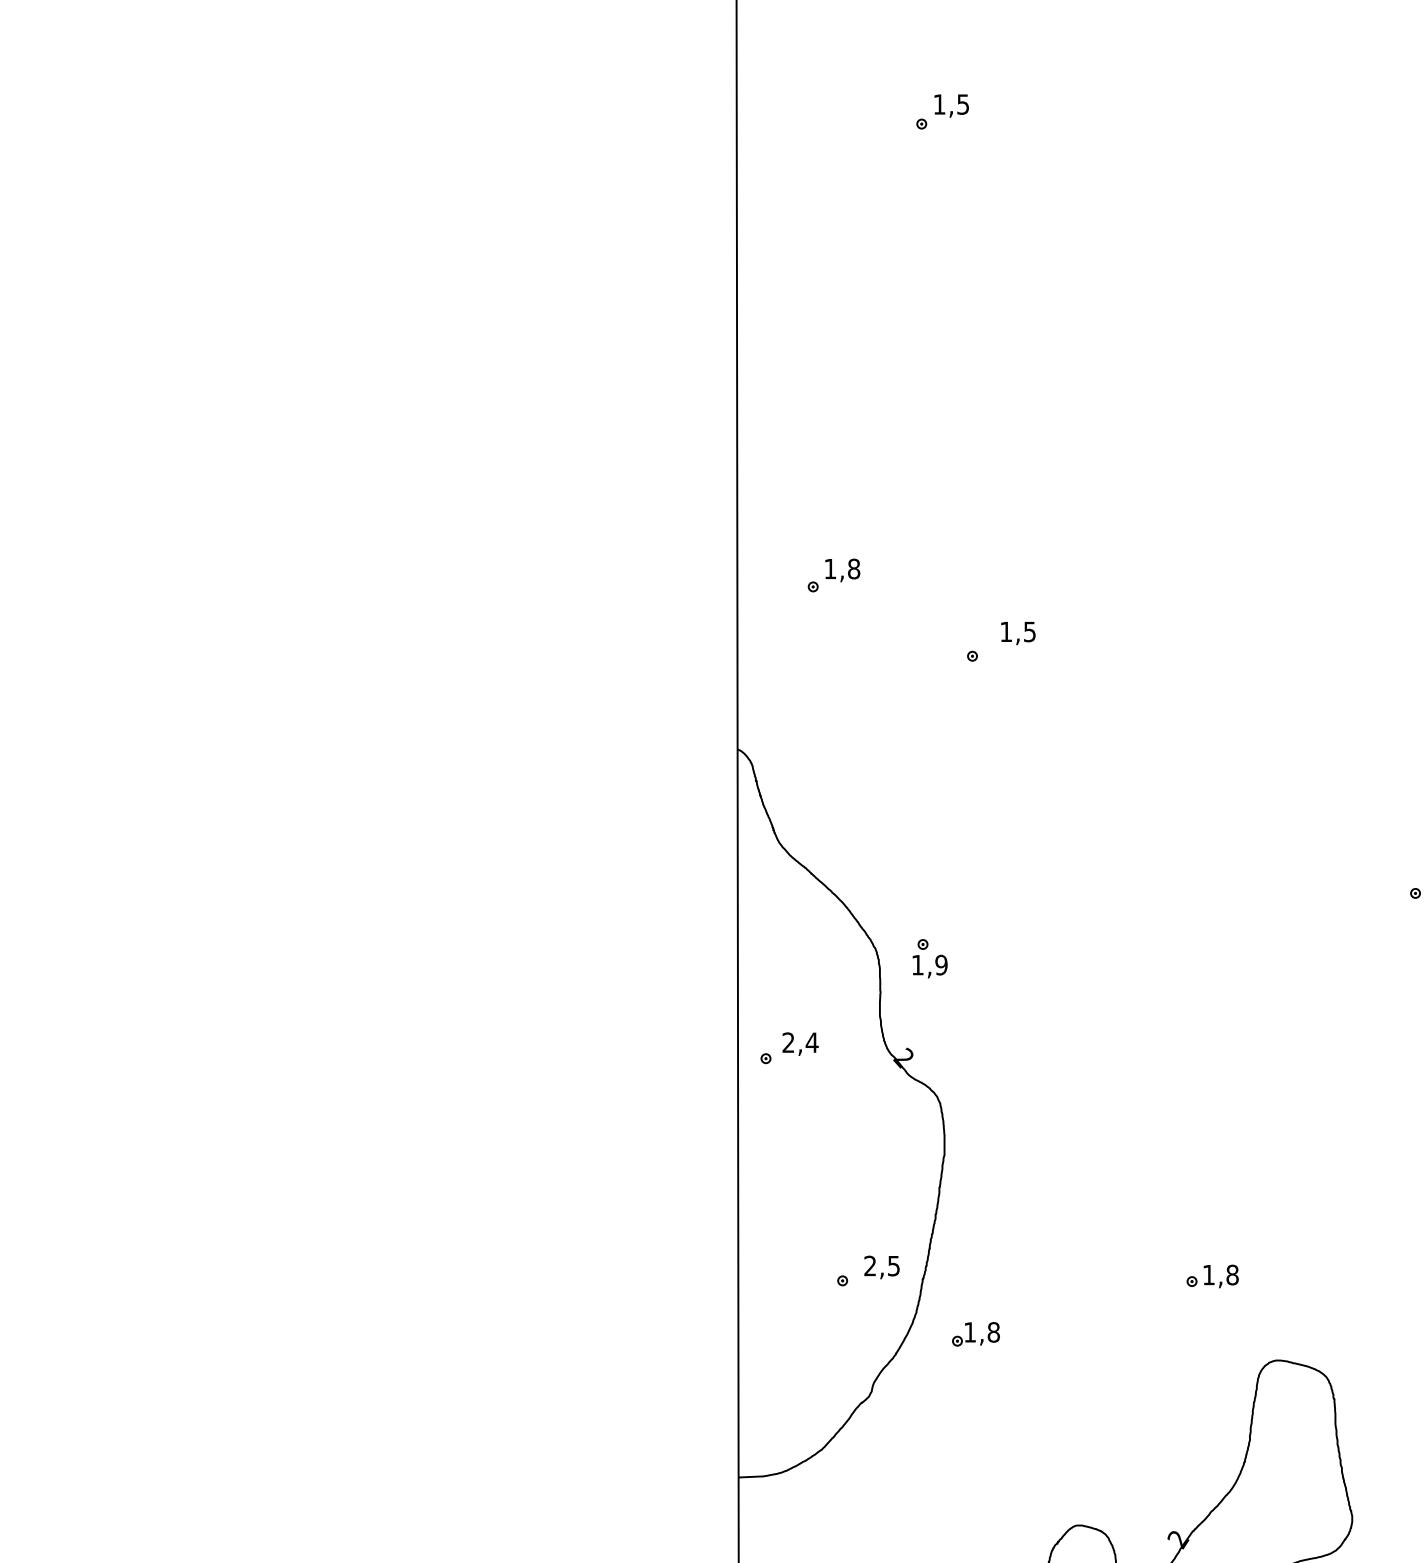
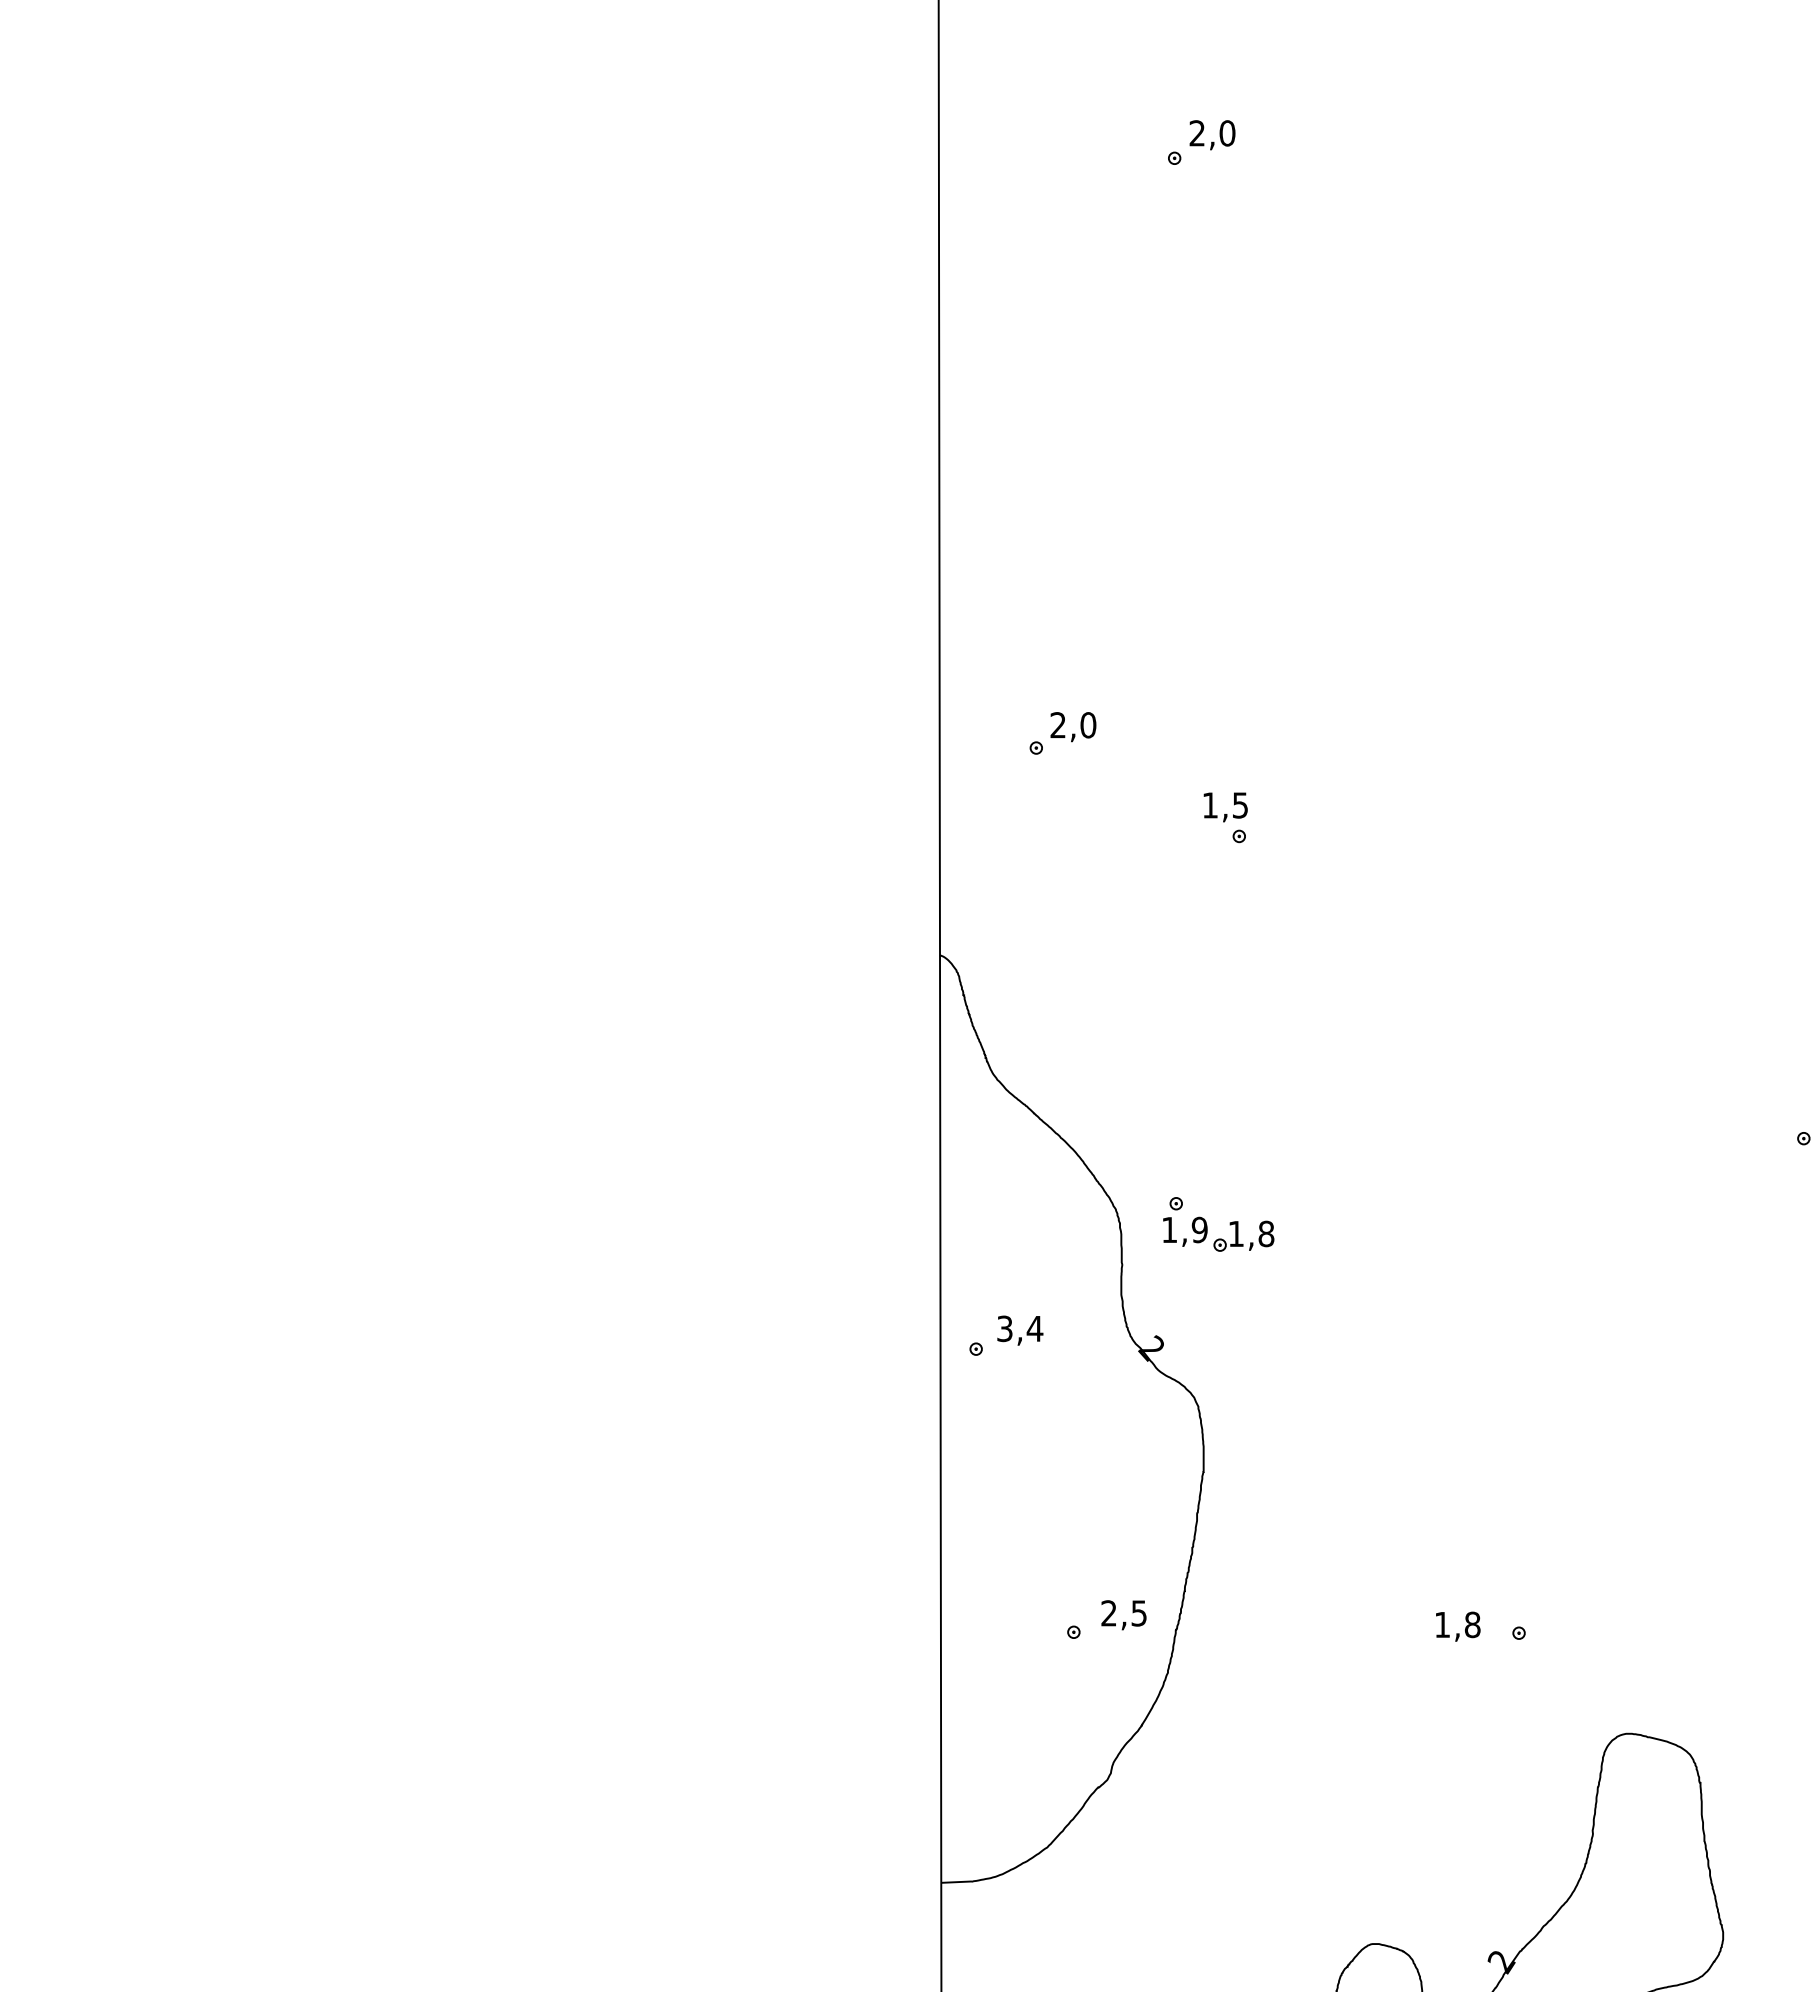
text: (951, 104) -> (1212, 133), 1,5 -> 2,0
text: (842, 569) -> (1073, 725), 1,8 -> 2,0
text: (1018, 633) -> (1225, 807), moved
text: (788, 1042) -> (1004, 1328), 2,4 -> 3,4
text: (1221, 1276) -> (1458, 1626), moved
part: (975, 1333) -> (1243, 1235), moved

